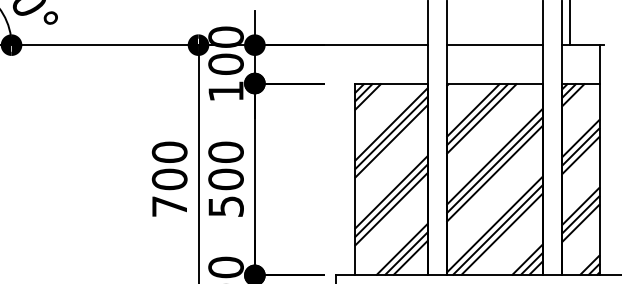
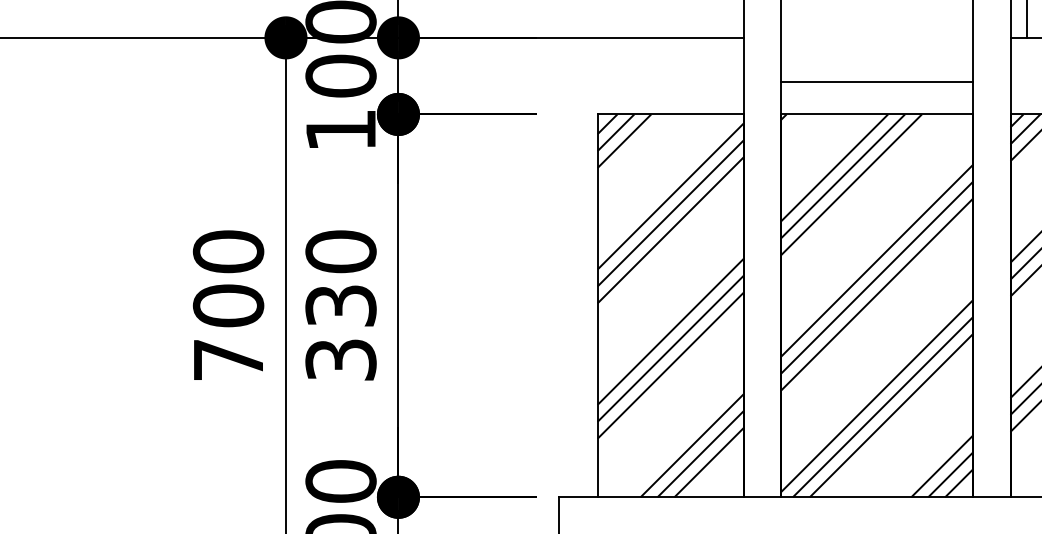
line: (494, 45) -> (876, 82), moved
text: (225, 192) -> (339, 331), 500 -> 330

